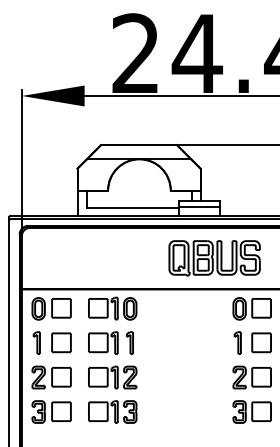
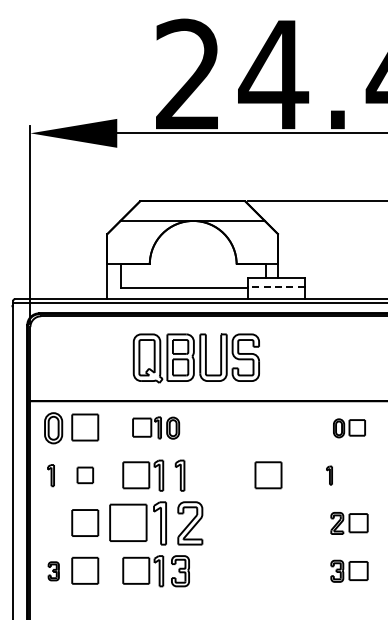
line: (198, 206) -> (275, 286), solid -> dashed
part: (213, 258) -> (195, 358), moved
part: (112, 308) -> (155, 427), size x0.7
part: (252, 309) -> (349, 428), size x0.6
part: (36, 342) -> (50, 475), size x0.7
part: (61, 342) -> (85, 475), size x0.6
part: (237, 342) -> (329, 475), size x0.6
part: (261, 342) -> (268, 475), moved
part: (38, 377) -> (53, 523), removed
part: (112, 377) -> (155, 523), size x1.4
part: (252, 377) -> (349, 523), size x0.7
part: (38, 412) -> (53, 571), size x0.6
part: (252, 412) -> (349, 571), size x0.7

